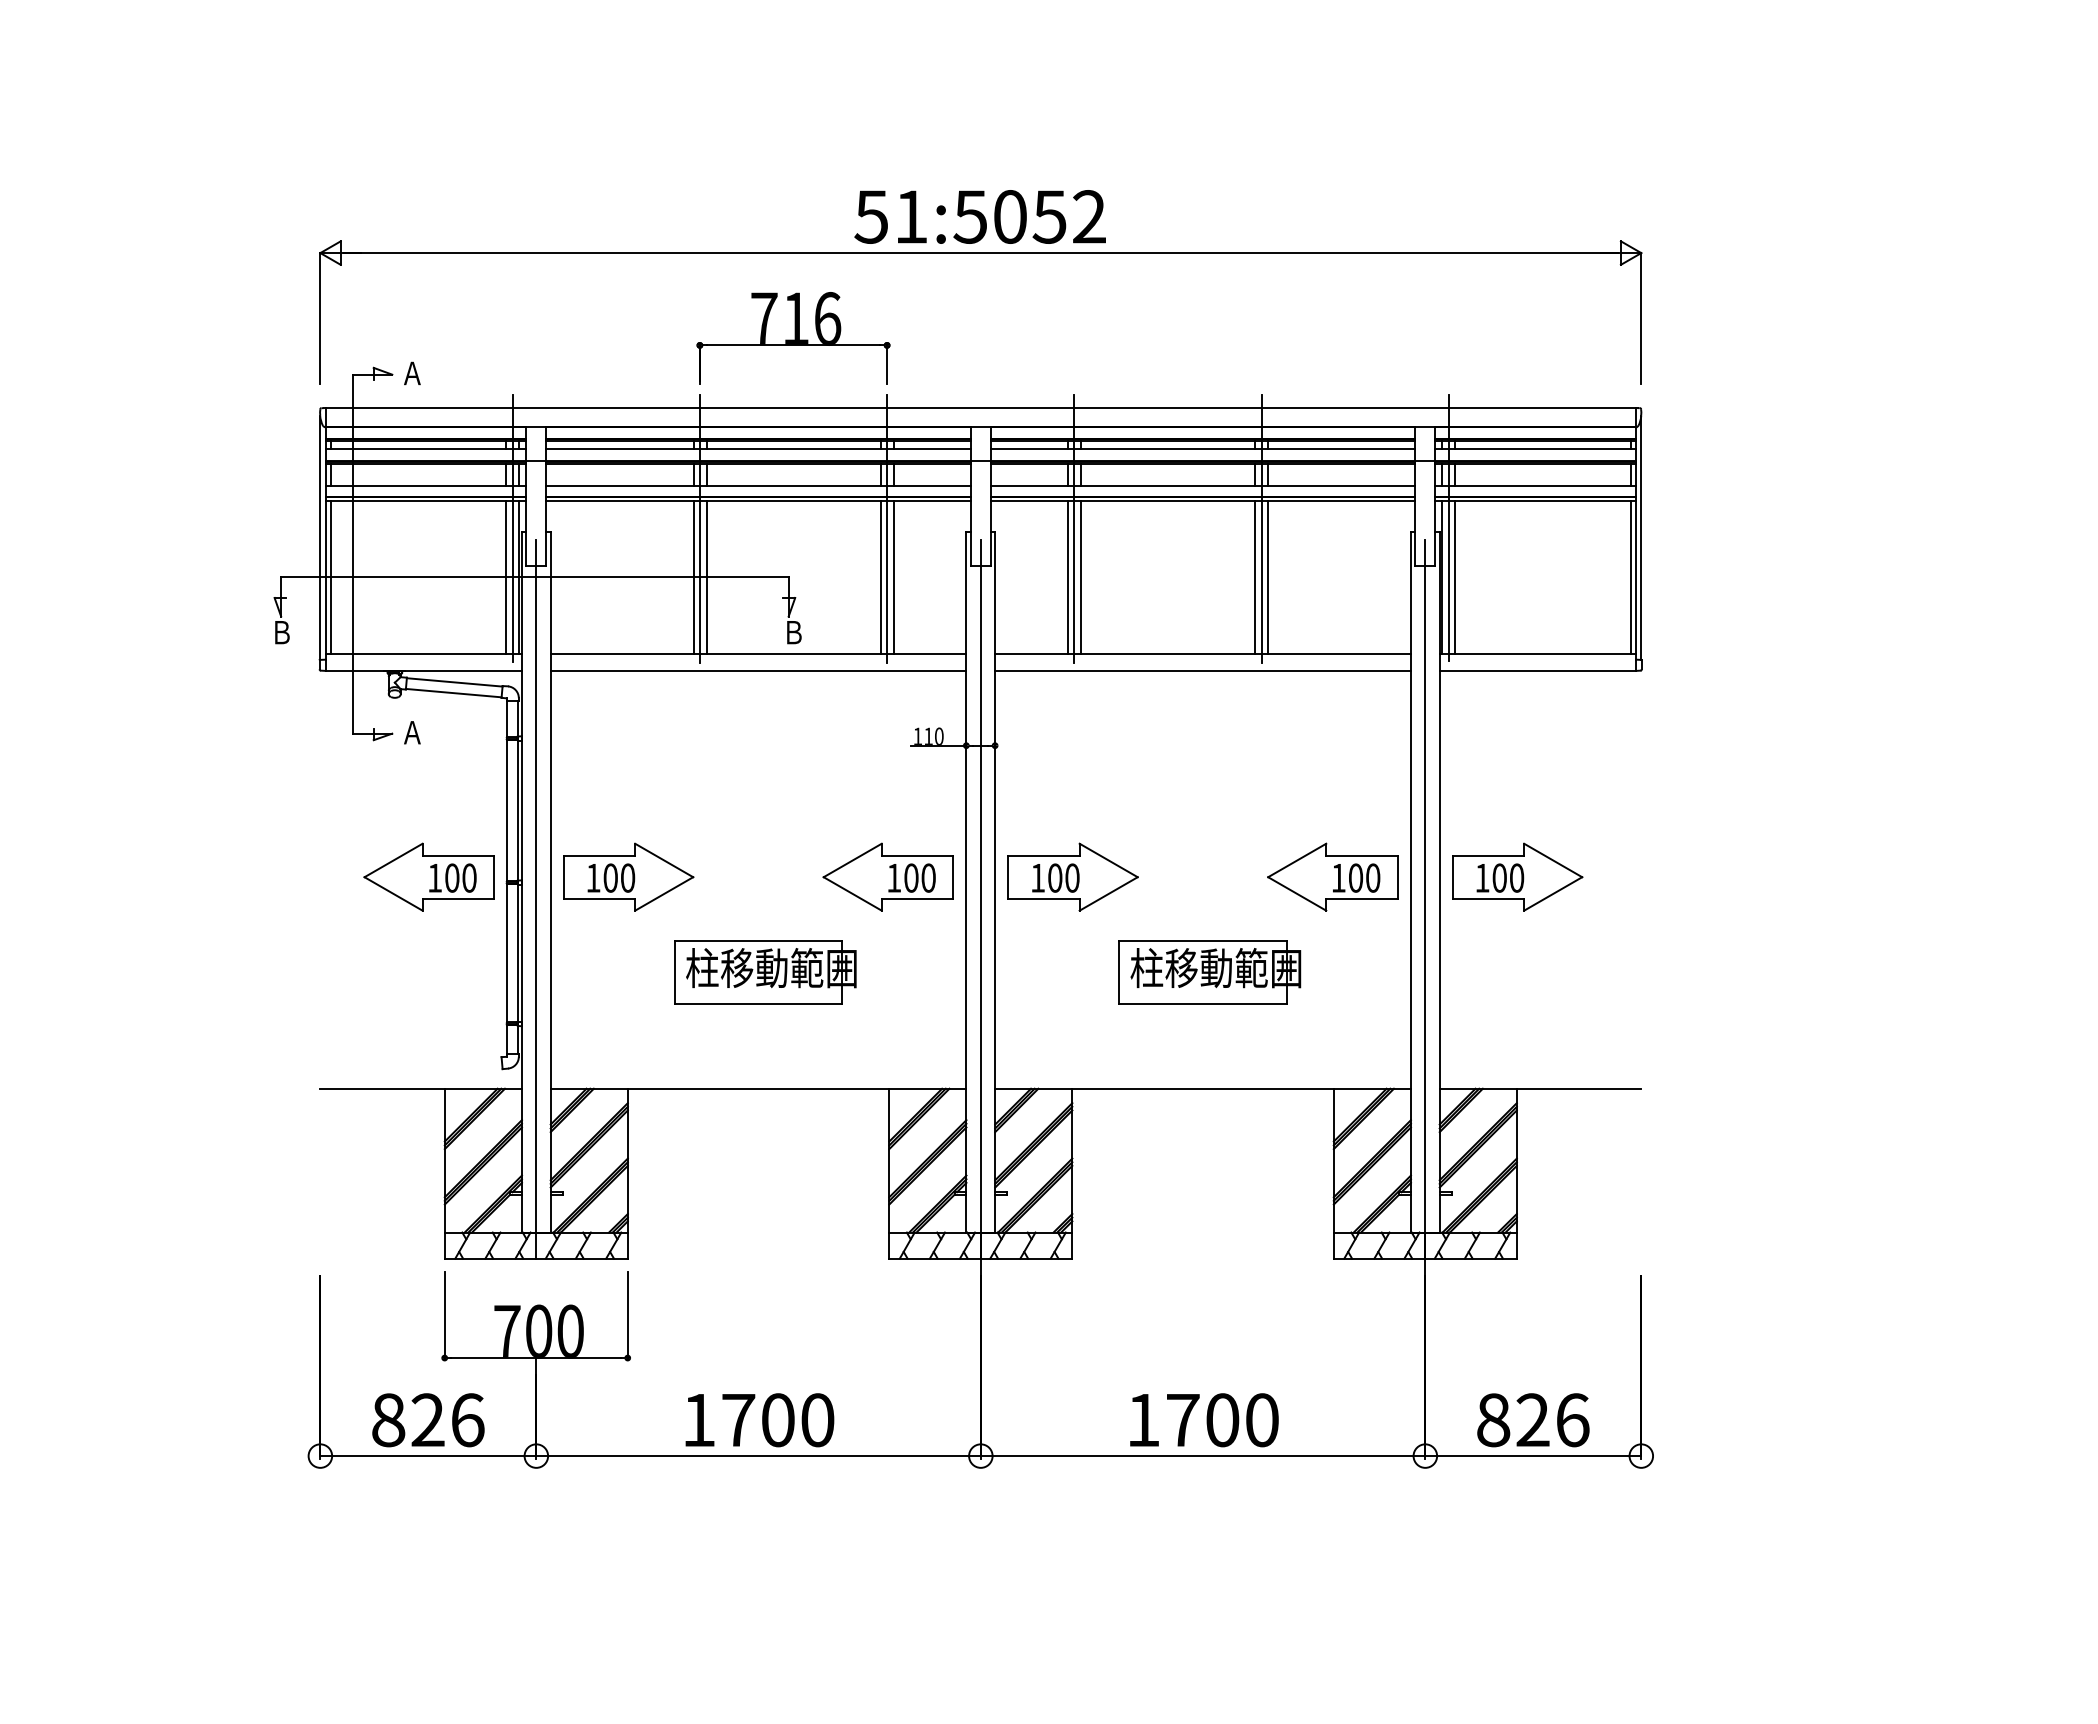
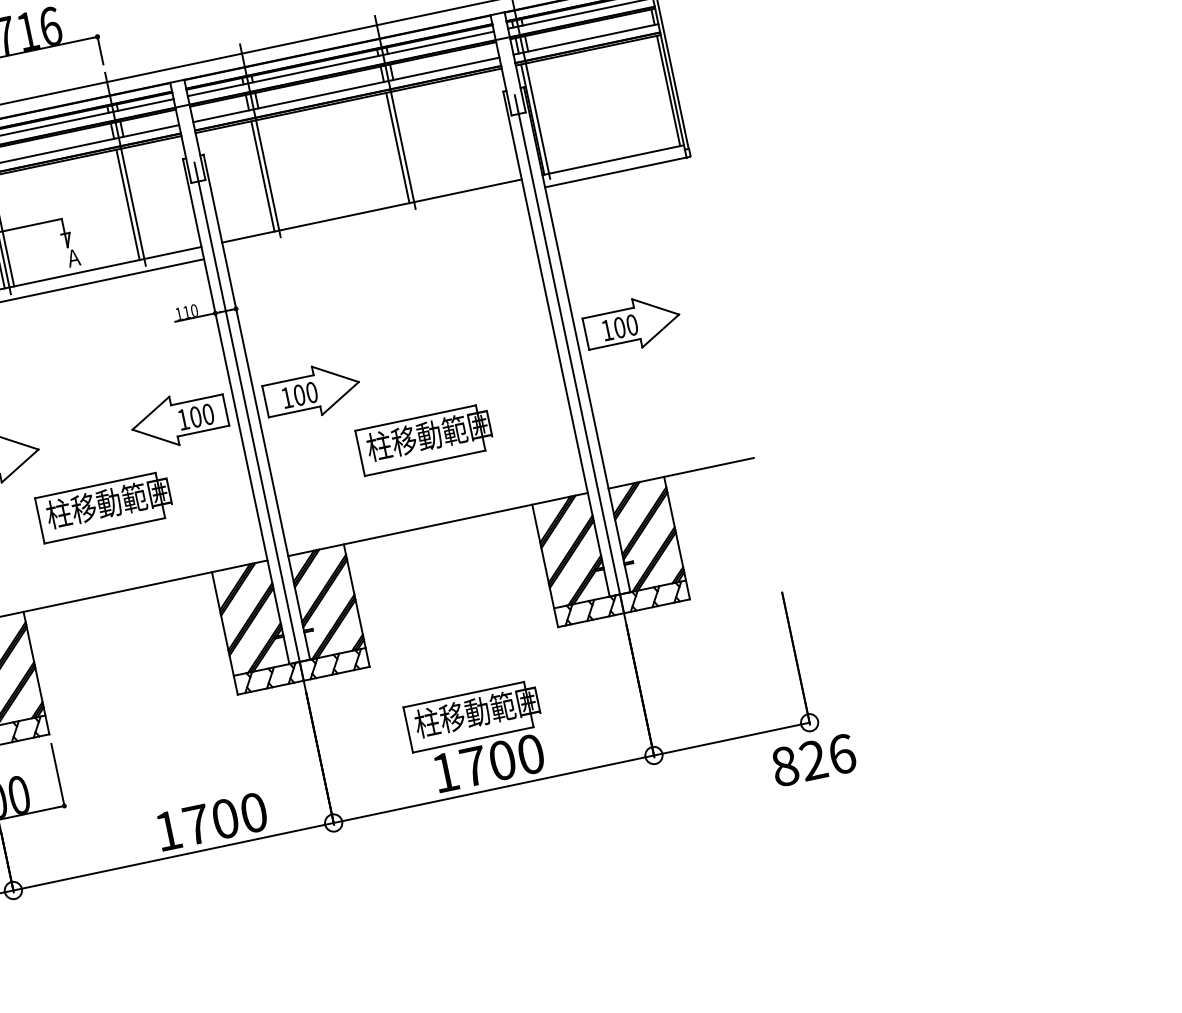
line: (893, 576) -> (137, 202), removed
line: (1080, 576) -> (271, 174), removed
line: (1268, 576) -> (407, 145), removed
line: (1455, 576) -> (542, 117), removed
text: (793, 632) -> (73, 257), Ｂ -> Ａ
line: (1202, 670) -> (374, 223), removed
part: (1332, 876) -> (499, 351), removed
part: (1196, 1353) -> (473, 716), added
text: (759, 1420) -> (212, 821), moved
text: (1533, 1420) -> (813, 760), moved

